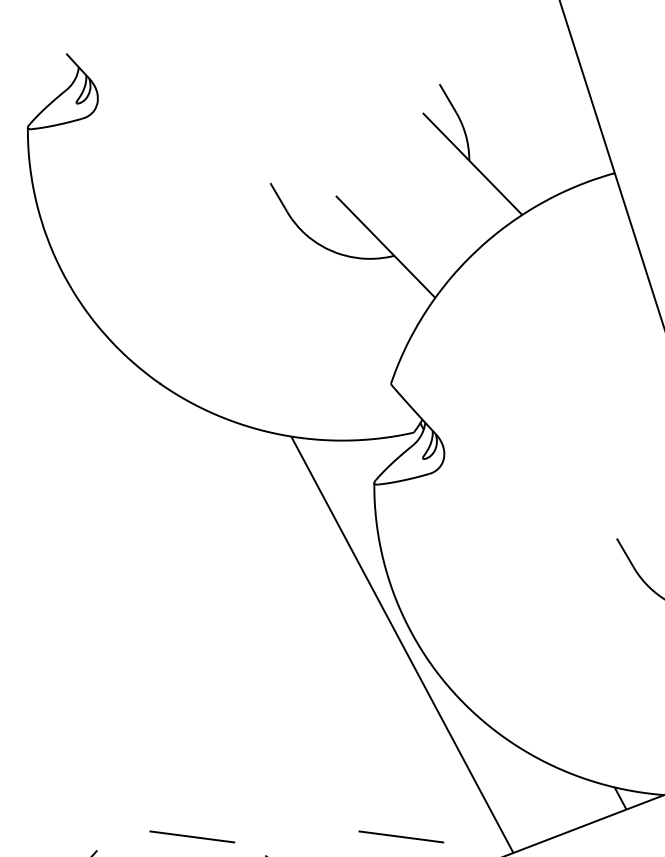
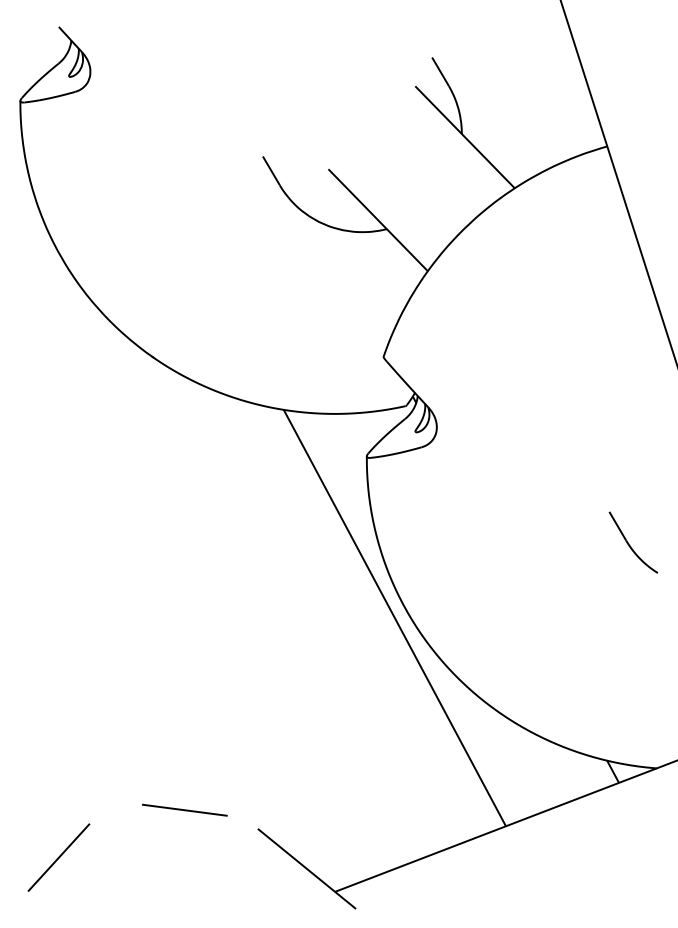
line: (400, 836) -> (393, 809), removed

